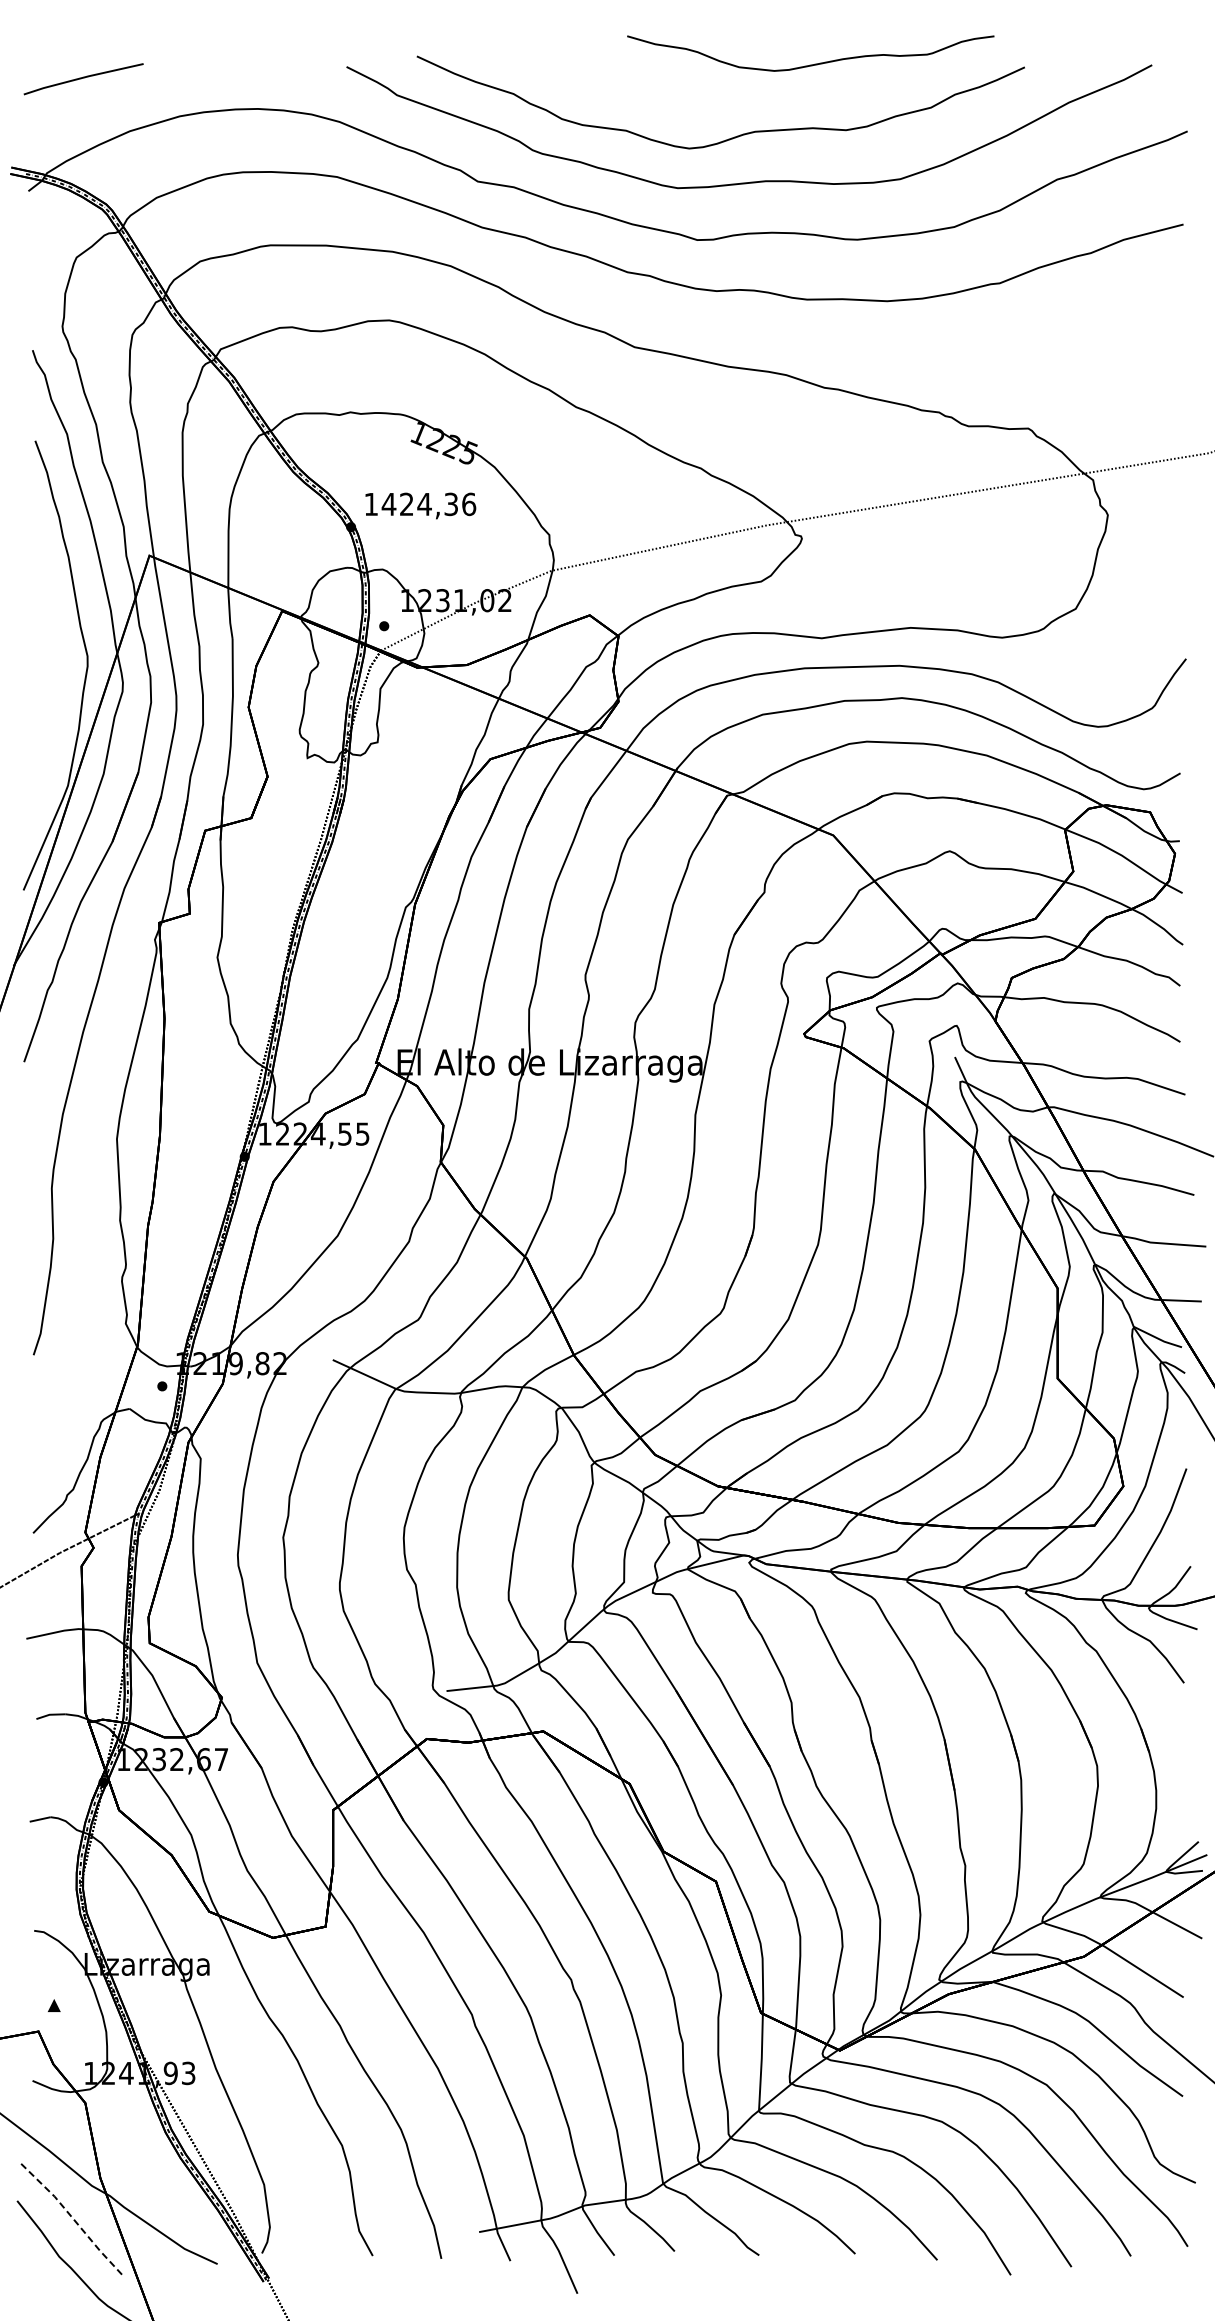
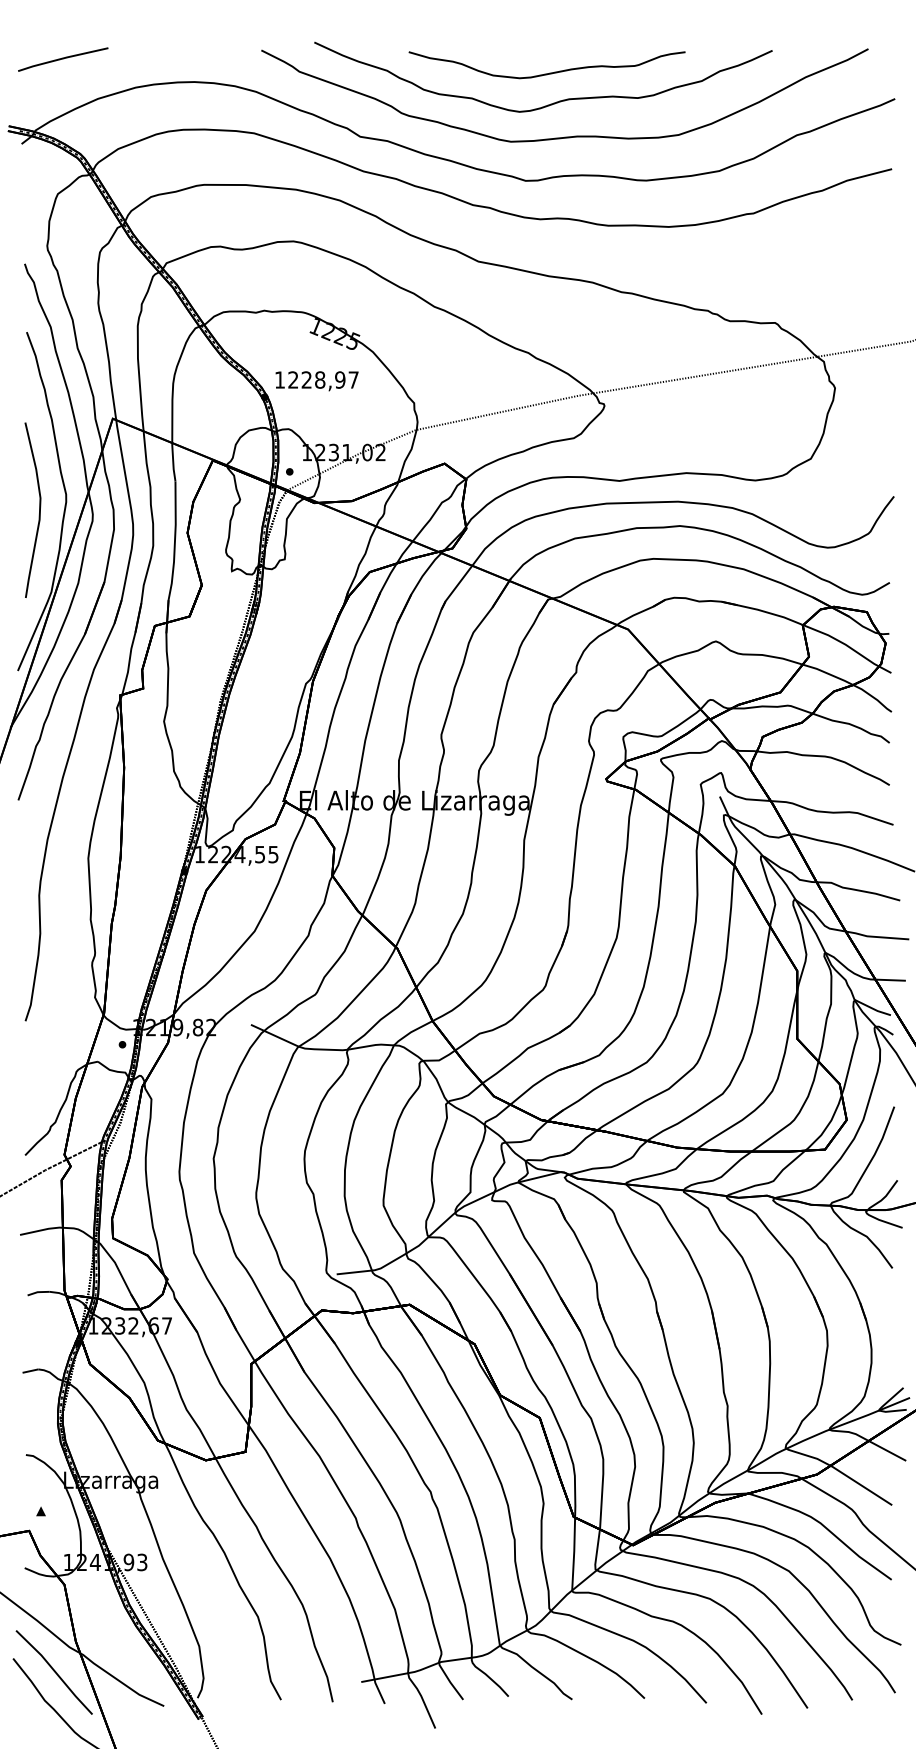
curve: (814, 63) -> (549, 72), moved
text: (428, 504) -> (323, 380), 1424,36 -> 1228,97
curve: (51, 678) -> (38, 511), added
line: (73, 2218) -> (55, 1671), dashed -> solid

